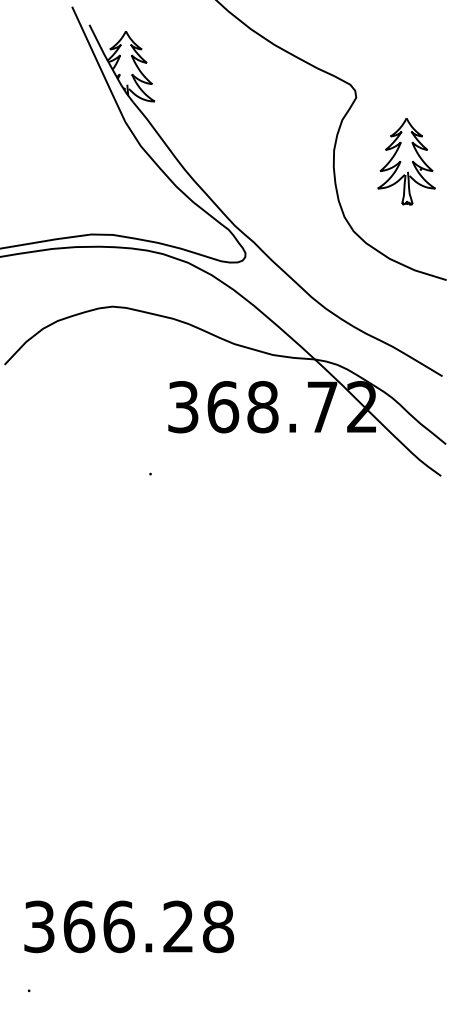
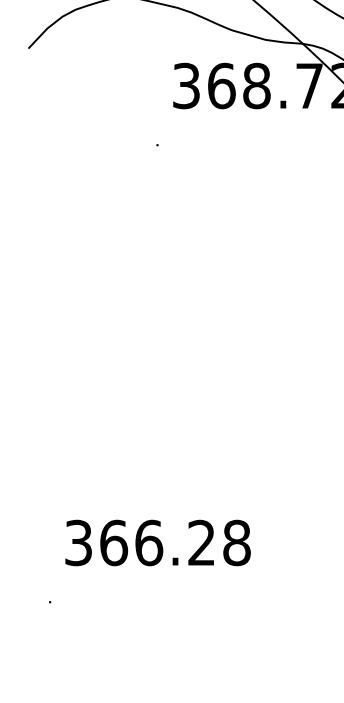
text: (129, 926) -> (158, 542), moved

